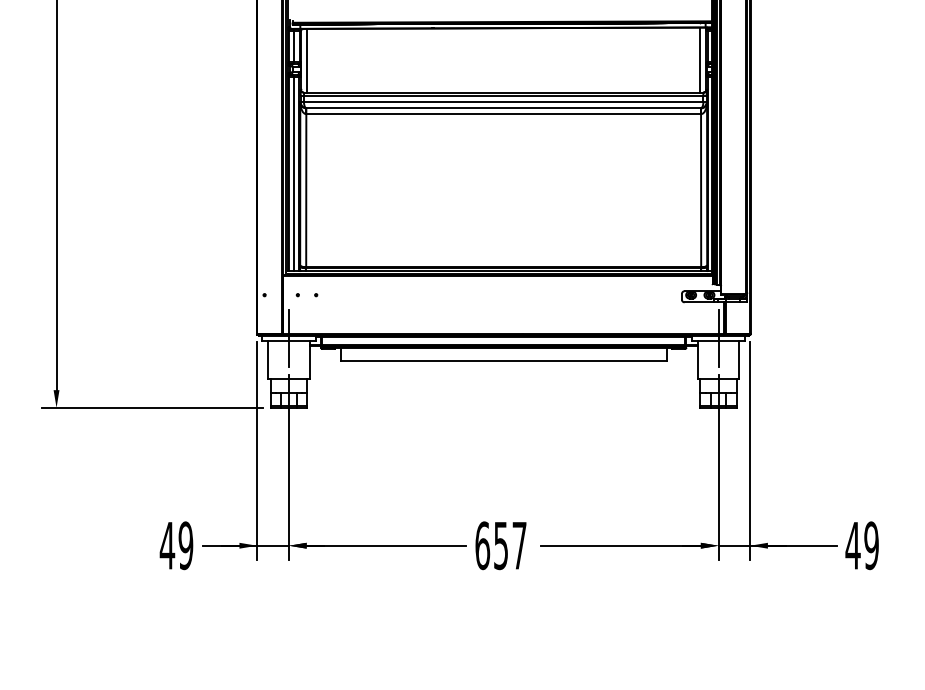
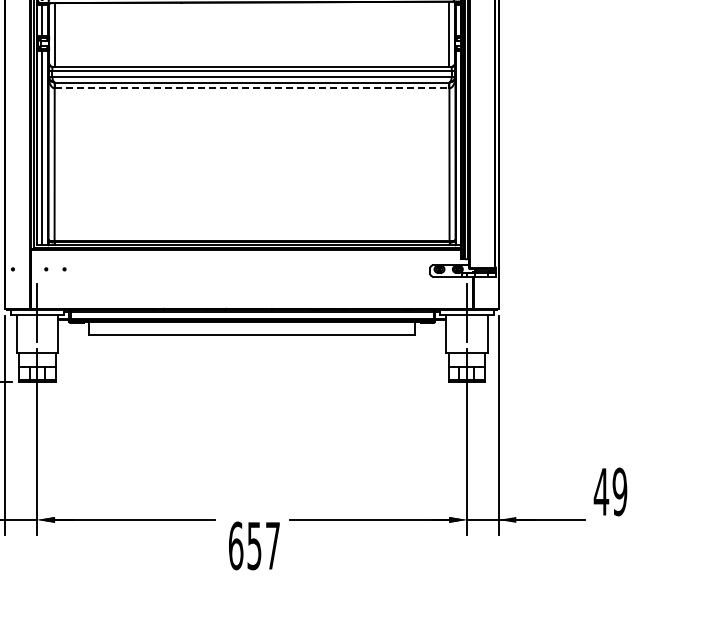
line: (504, 114) -> (252, 88), solid -> dashed
text: (500, 545) -> (253, 545), moved
text: (861, 545) -> (609, 491), moved

